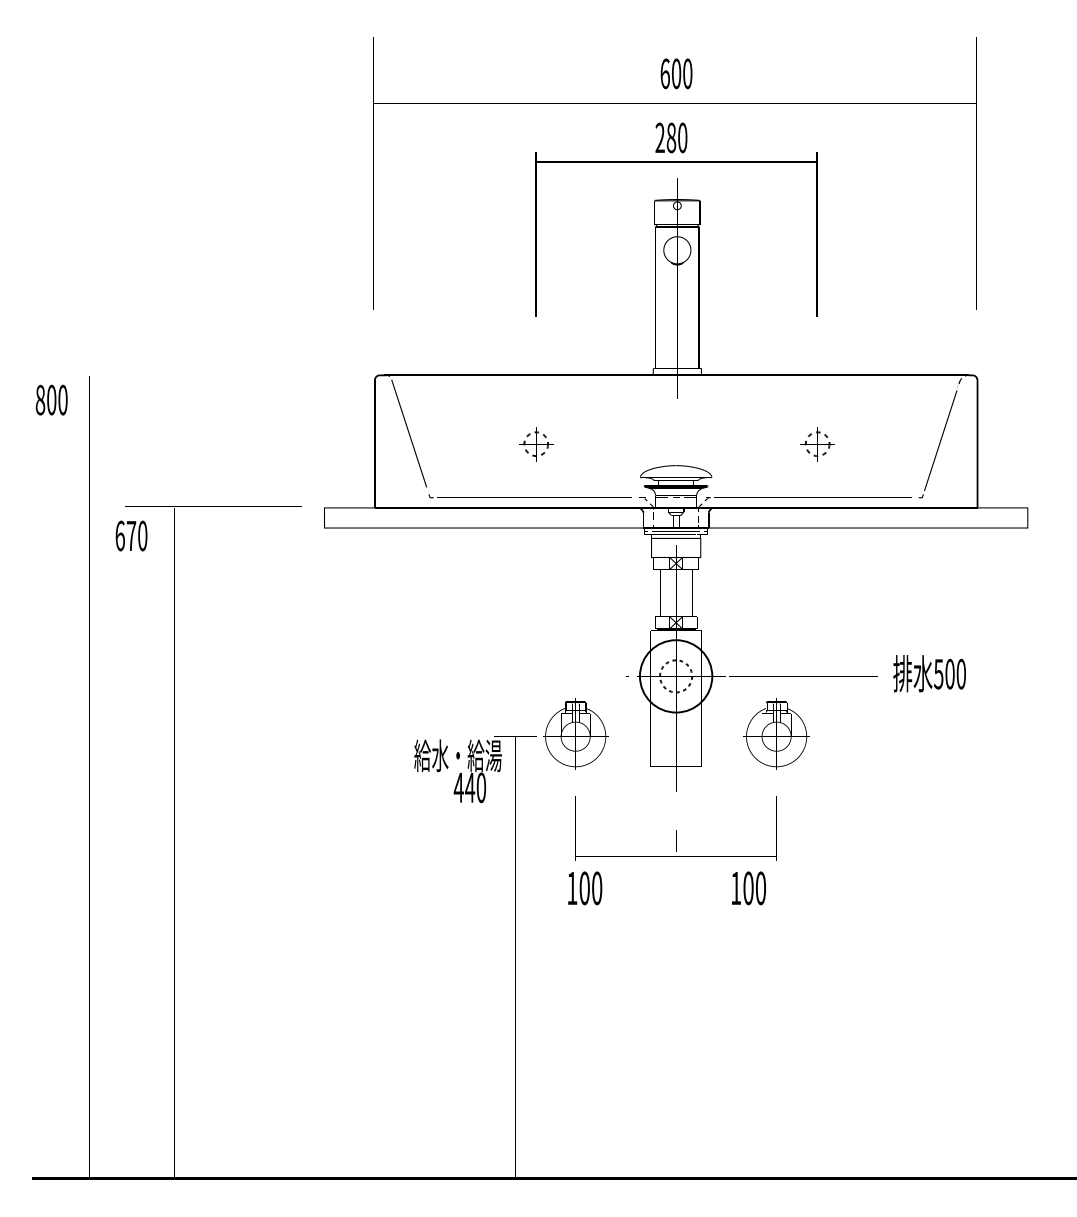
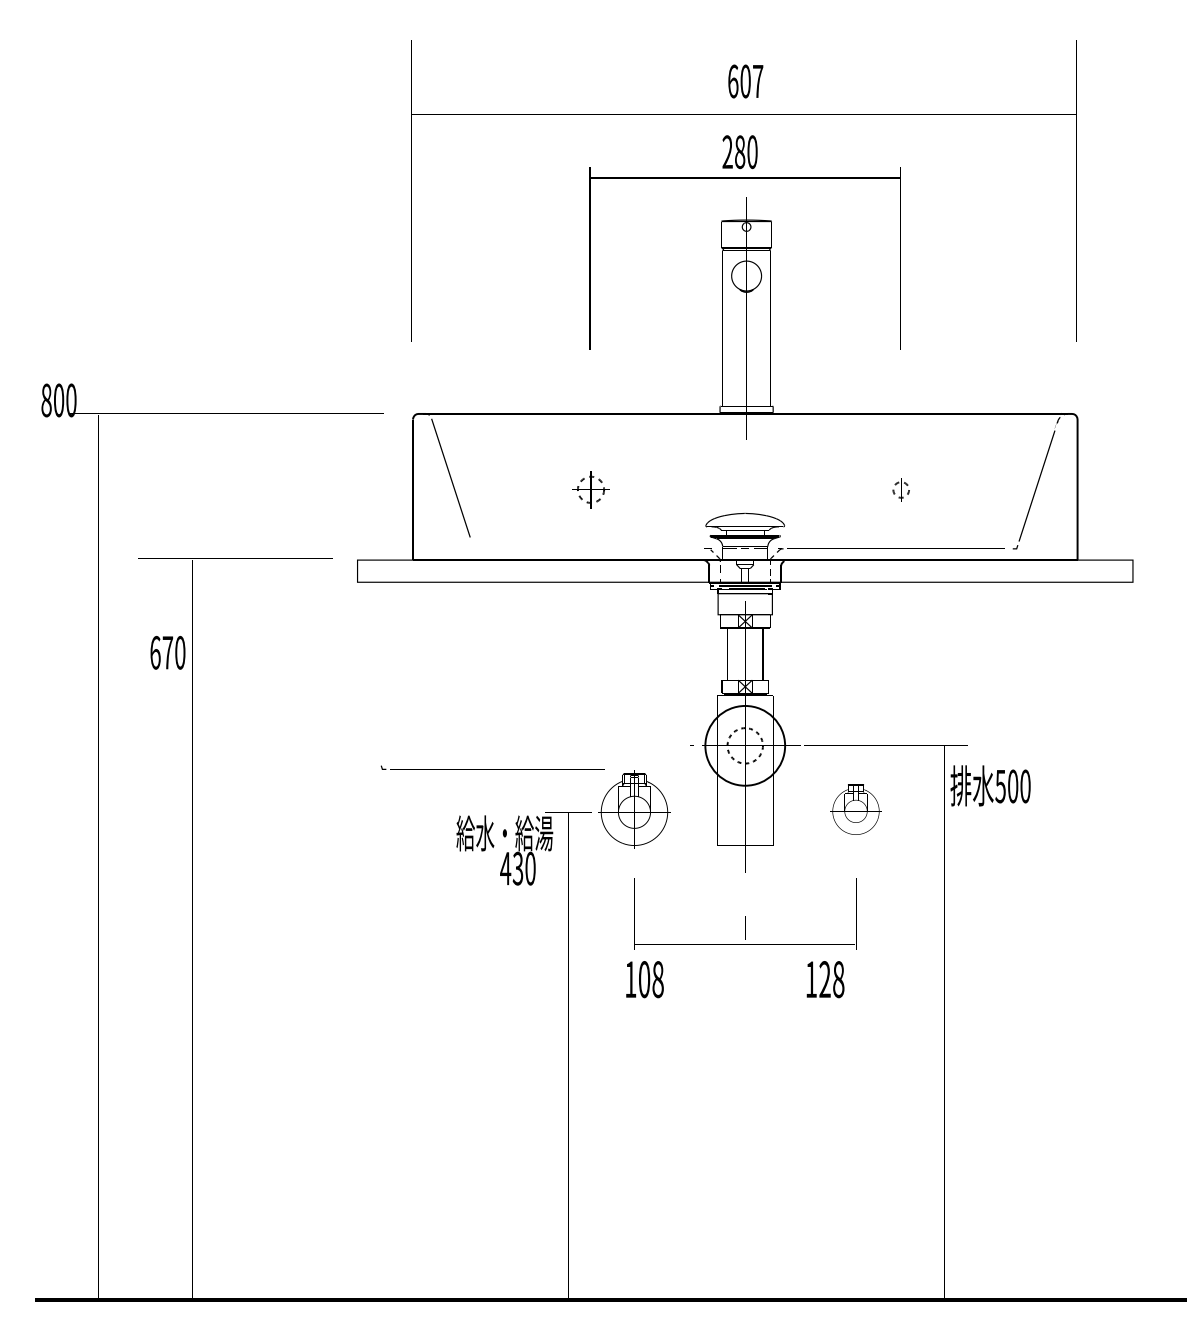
text: (687, 73) -> (757, 81), 600 -> 607
text: (51, 399) -> (58, 399), moved
part: (817, 444) -> (901, 490), size x0.6
part: (529, 496) -> (492, 768), moved
text: (131, 535) -> (167, 652), moved
text: (929, 673) -> (990, 785), moved
part: (776, 733) -> (855, 808), size x0.7
text: (470, 787) -> (518, 868), 440 -> 430
text: (597, 888) -> (658, 979), 100 -> 108
text: (754, 888) -> (831, 979), 100 -> 128

